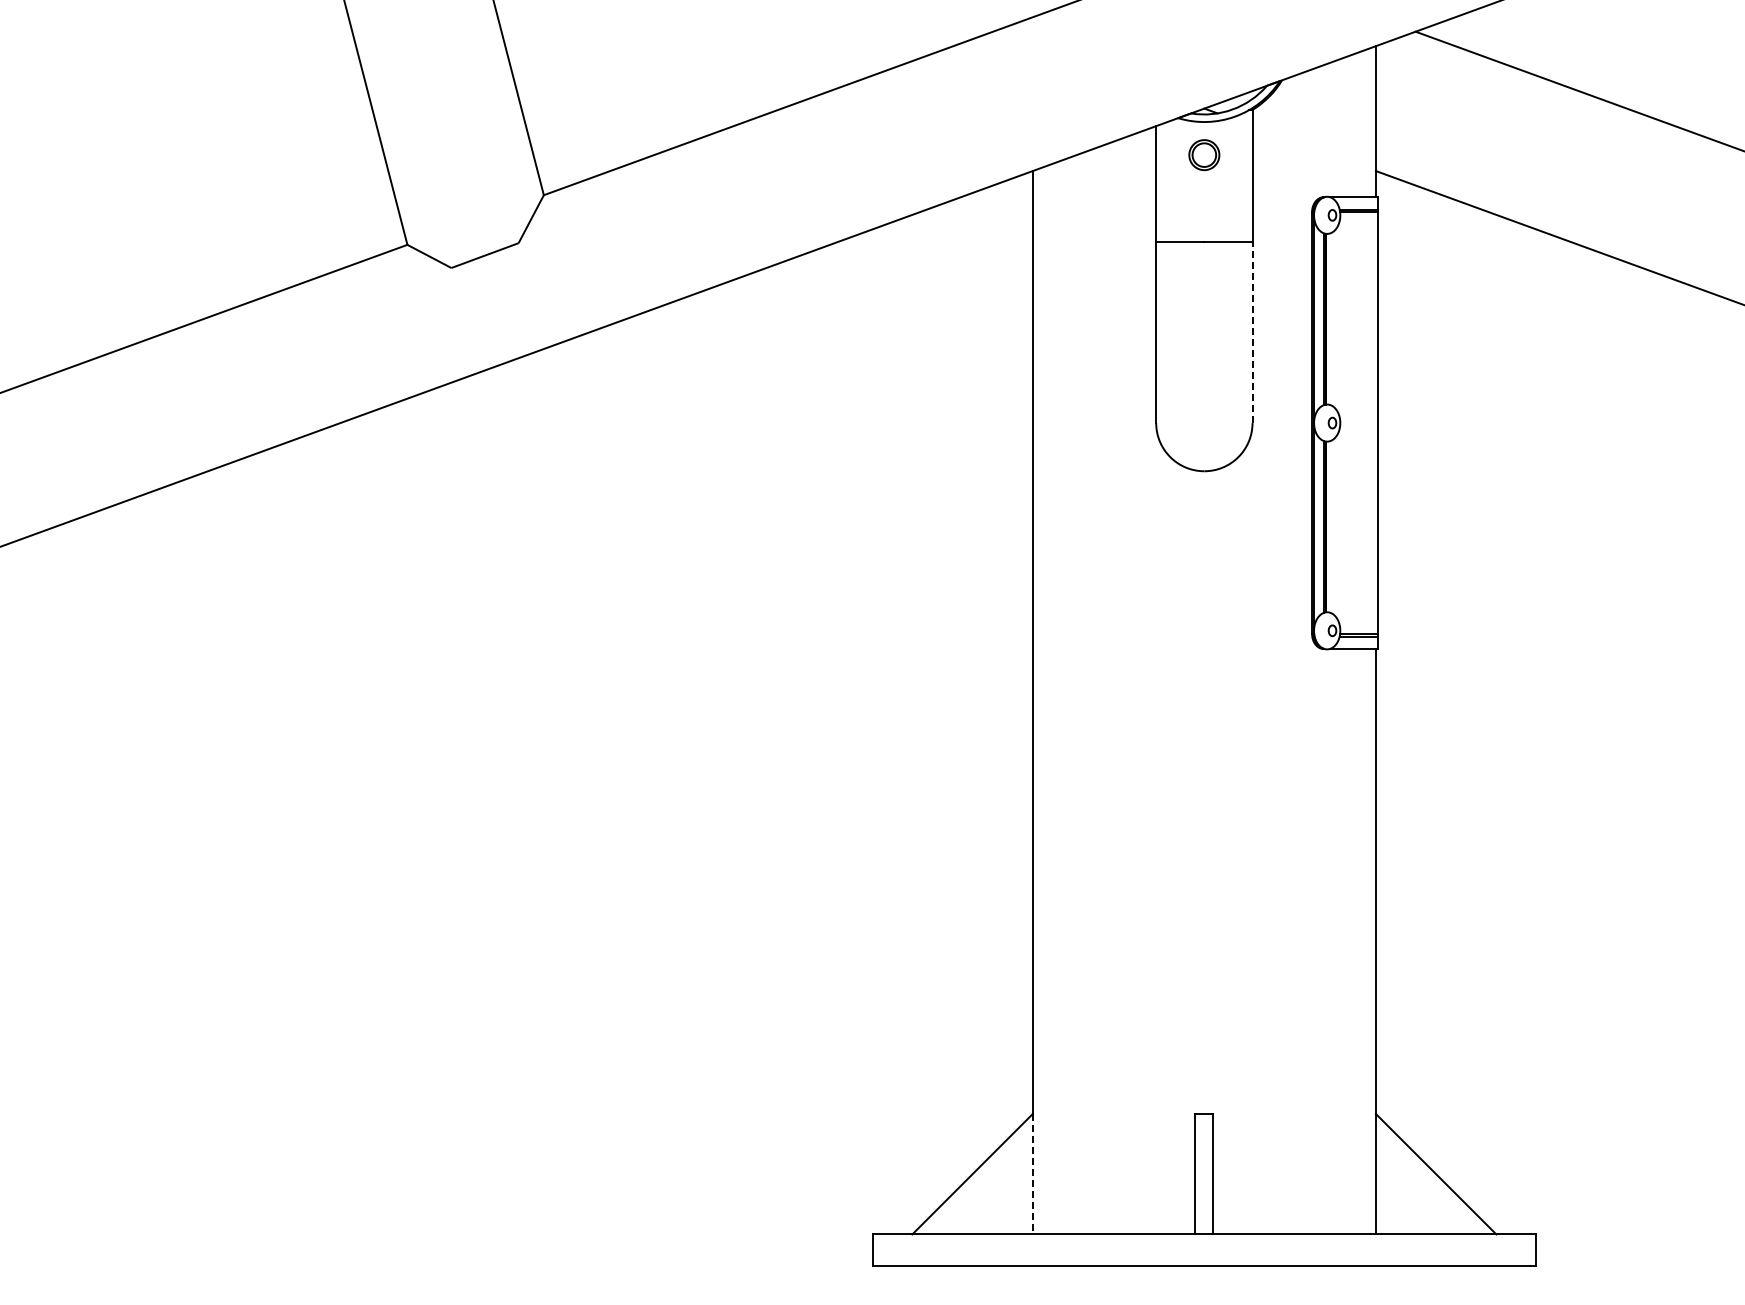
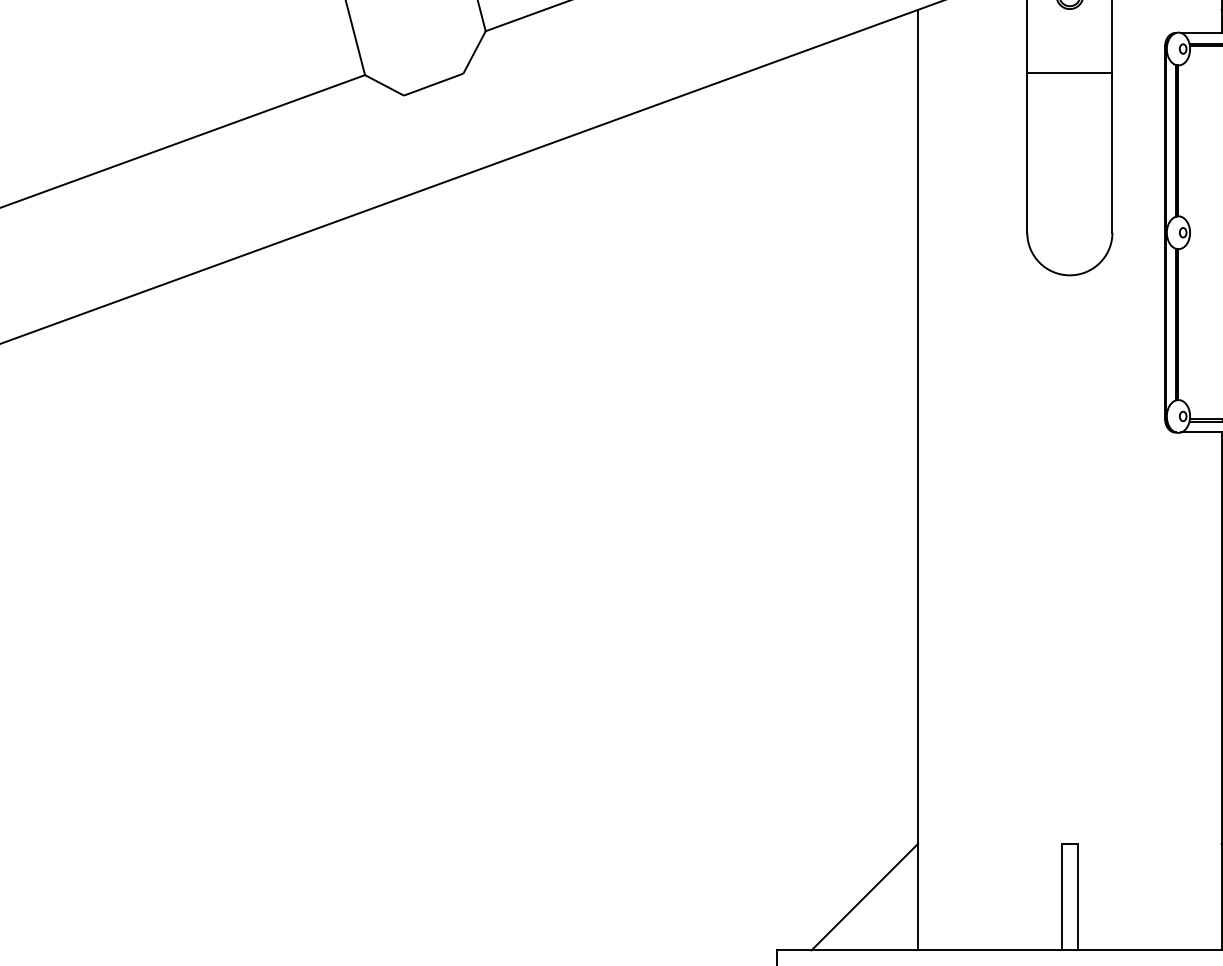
line: (1252, 332) -> (1112, 152), dashed -> solid
line: (1032, 1174) -> (917, 897), dashed -> solid

